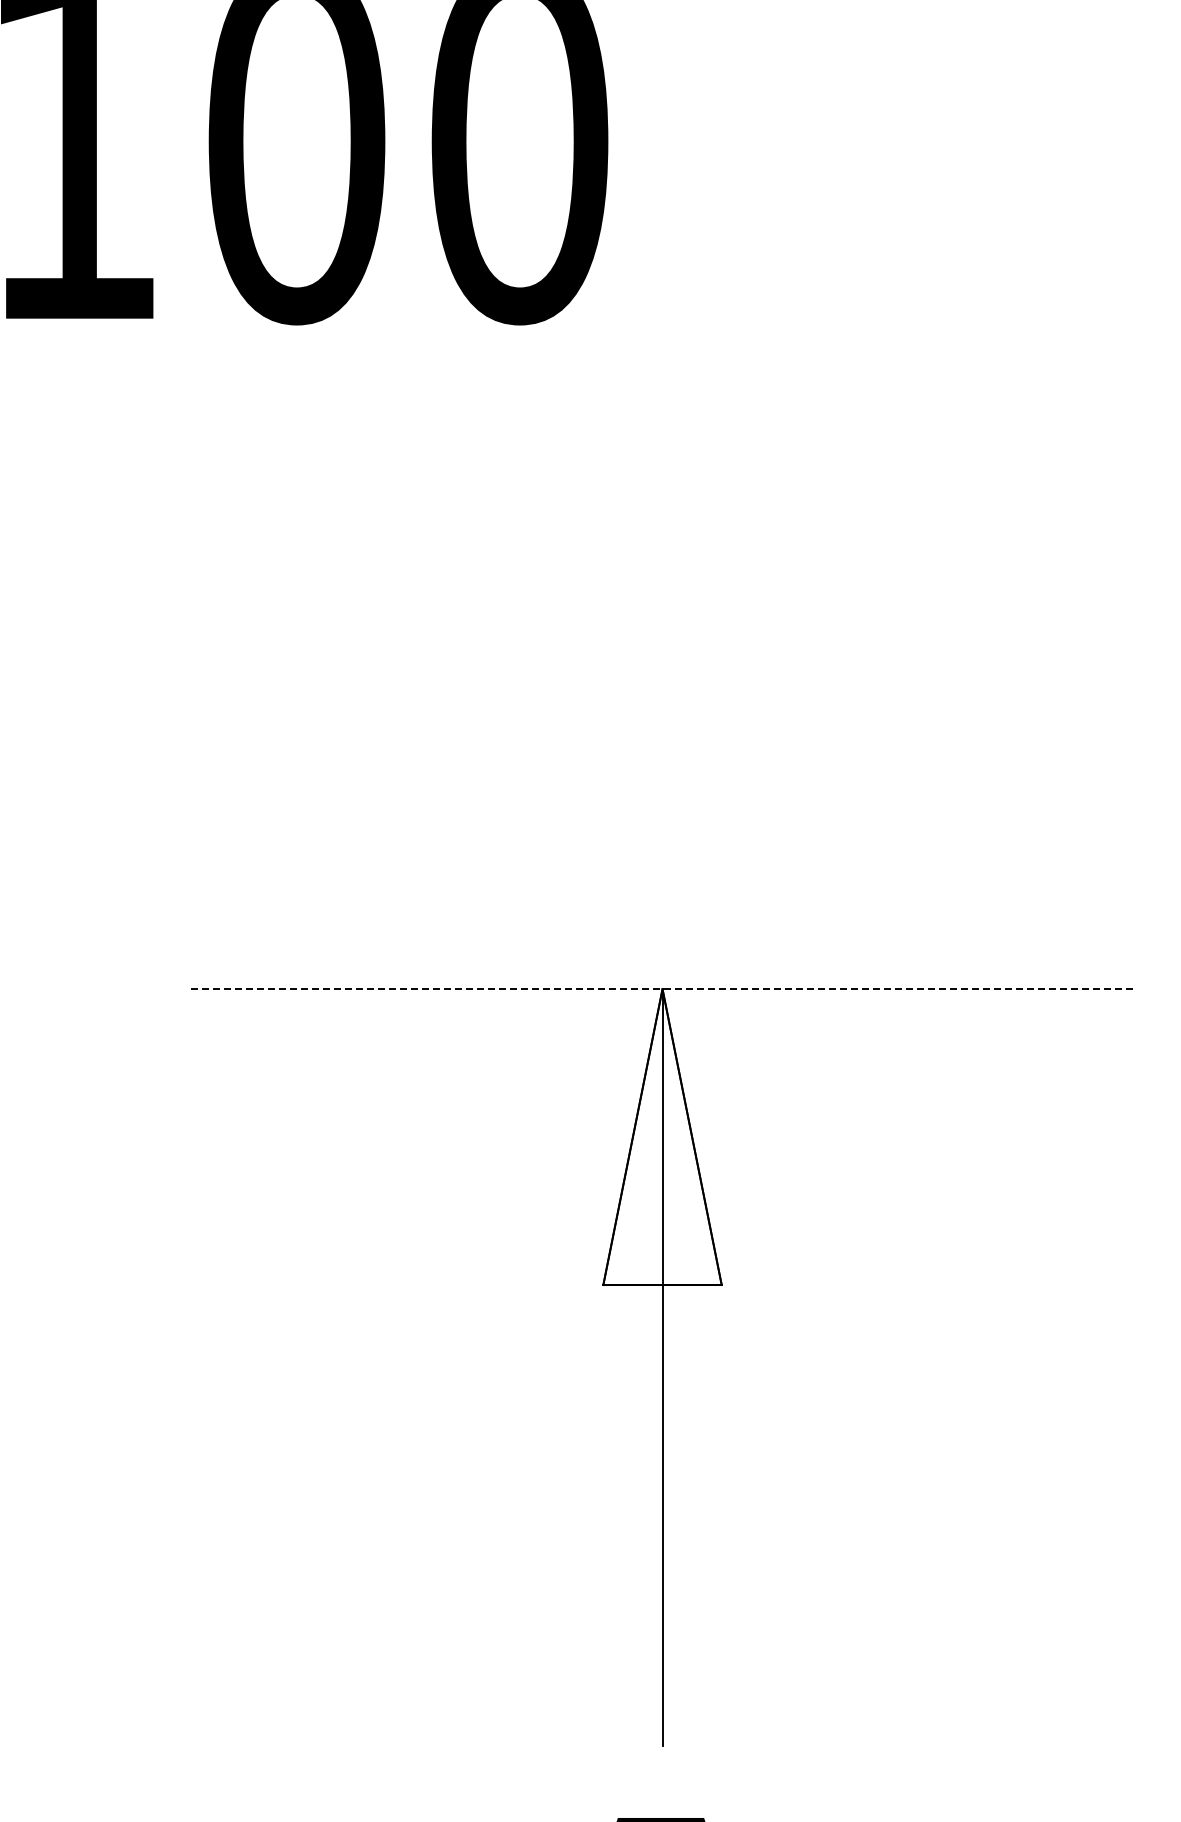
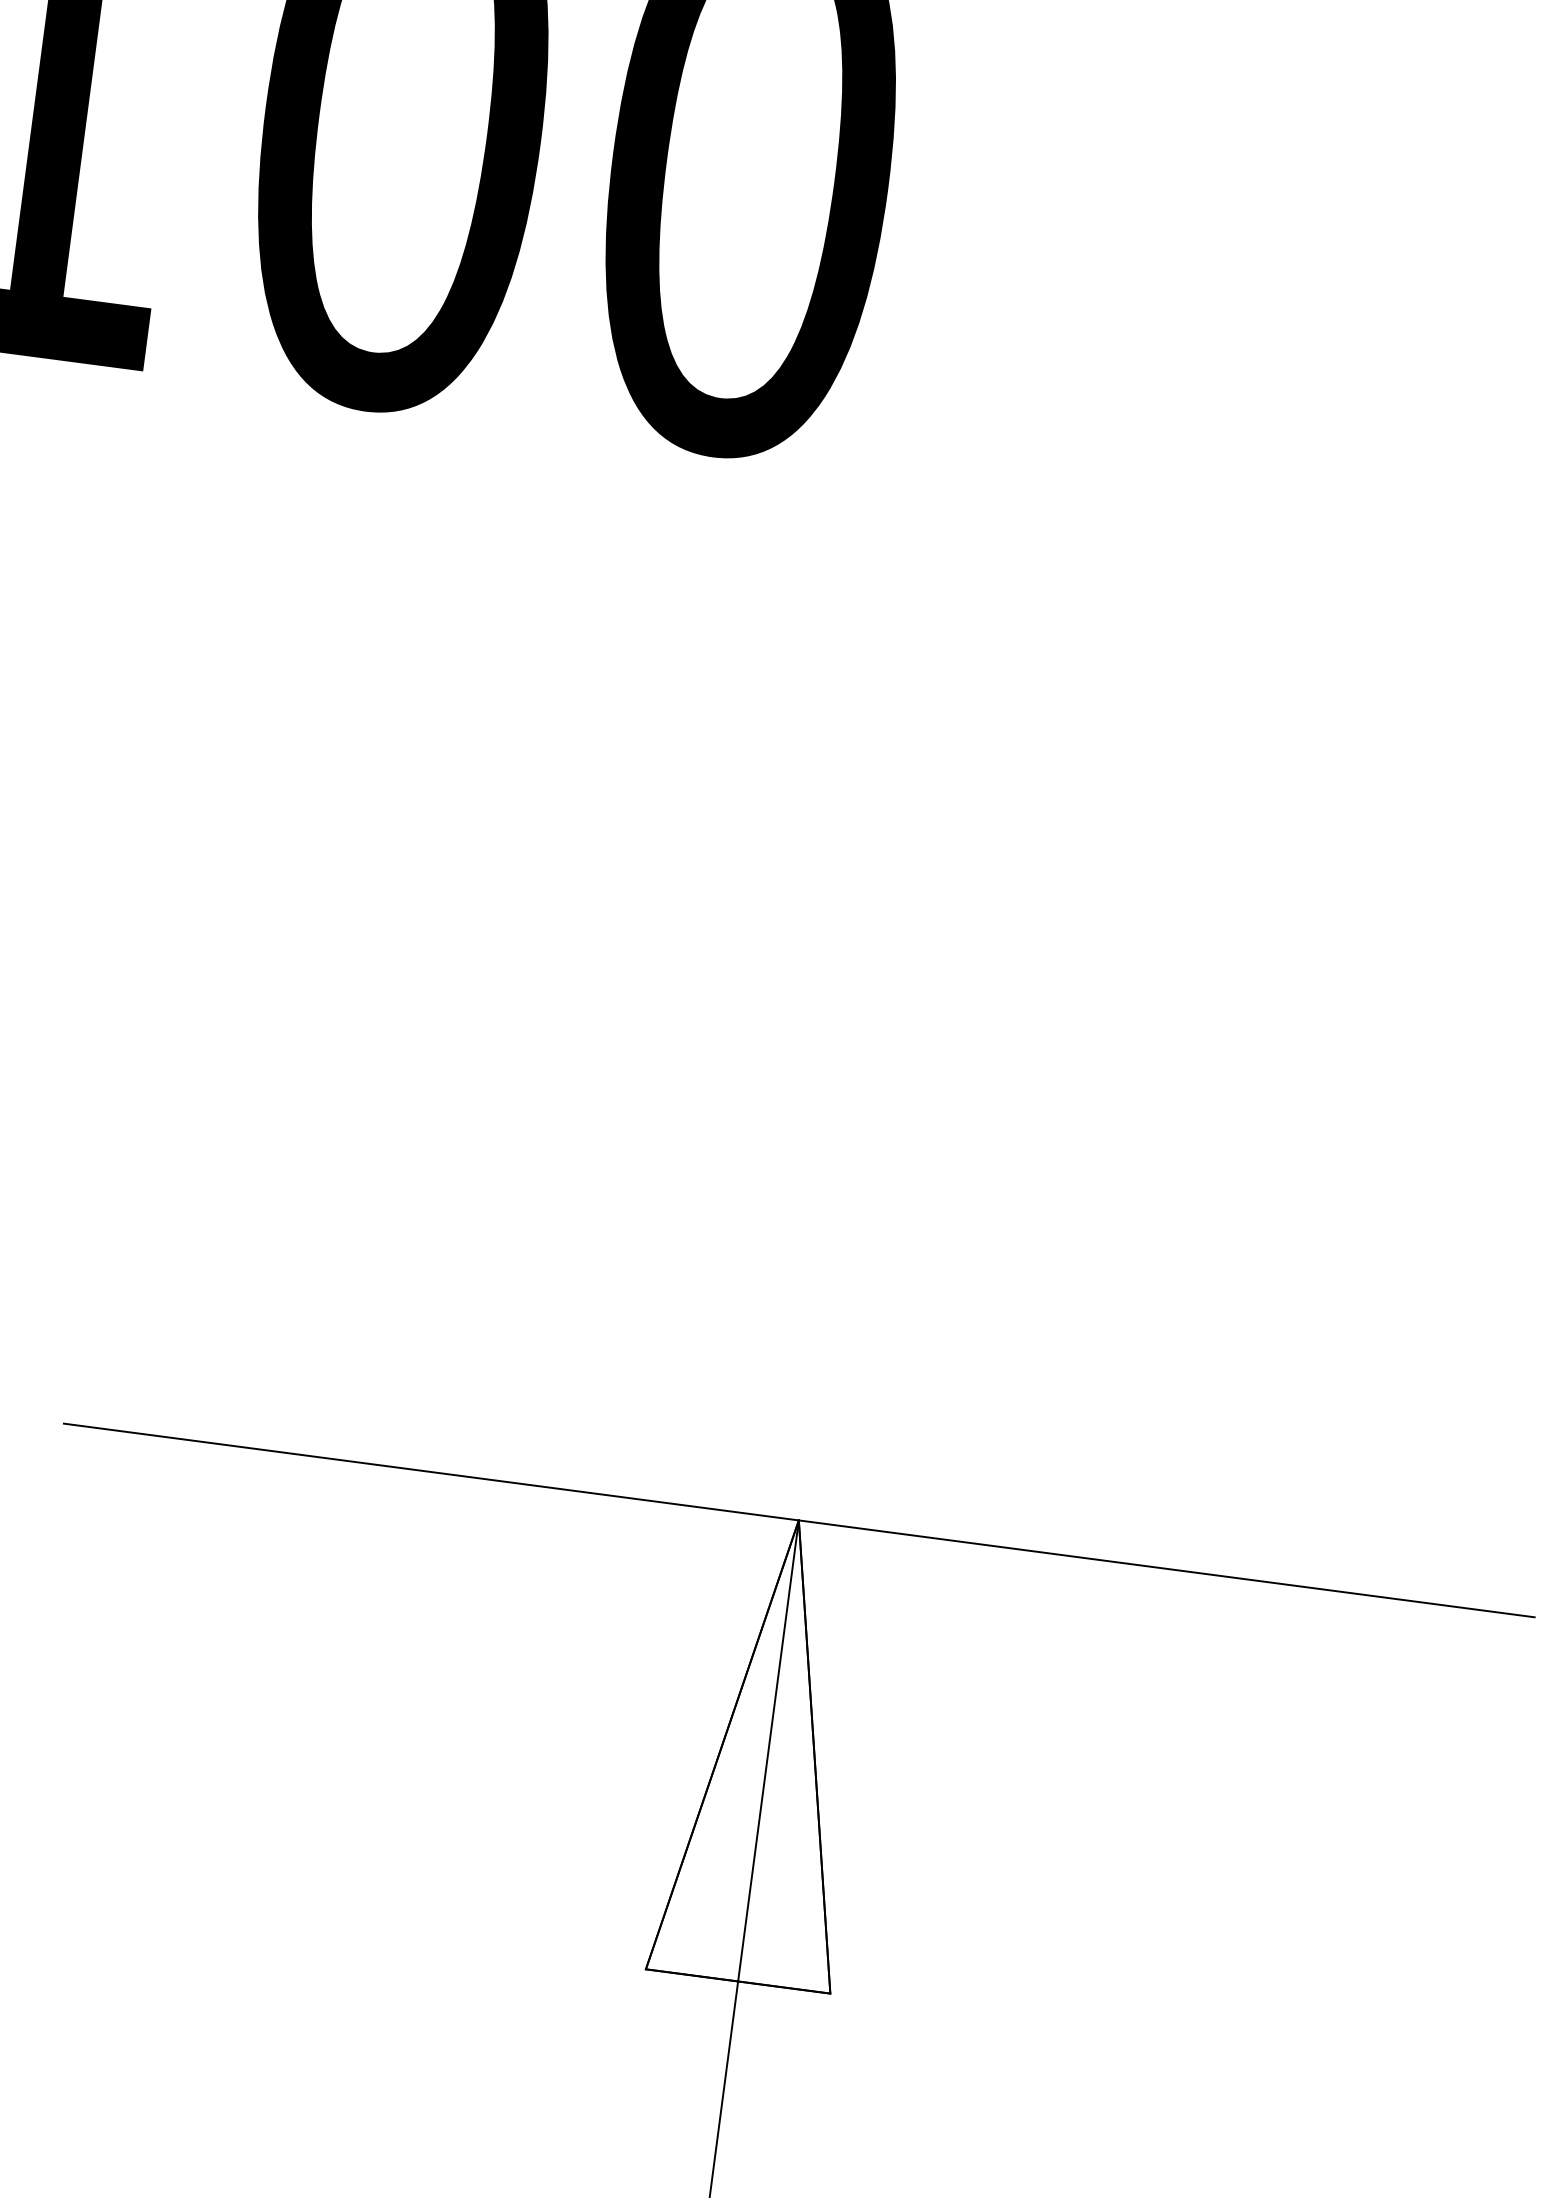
line: (663, 989) -> (800, 1521), dashed -> solid

